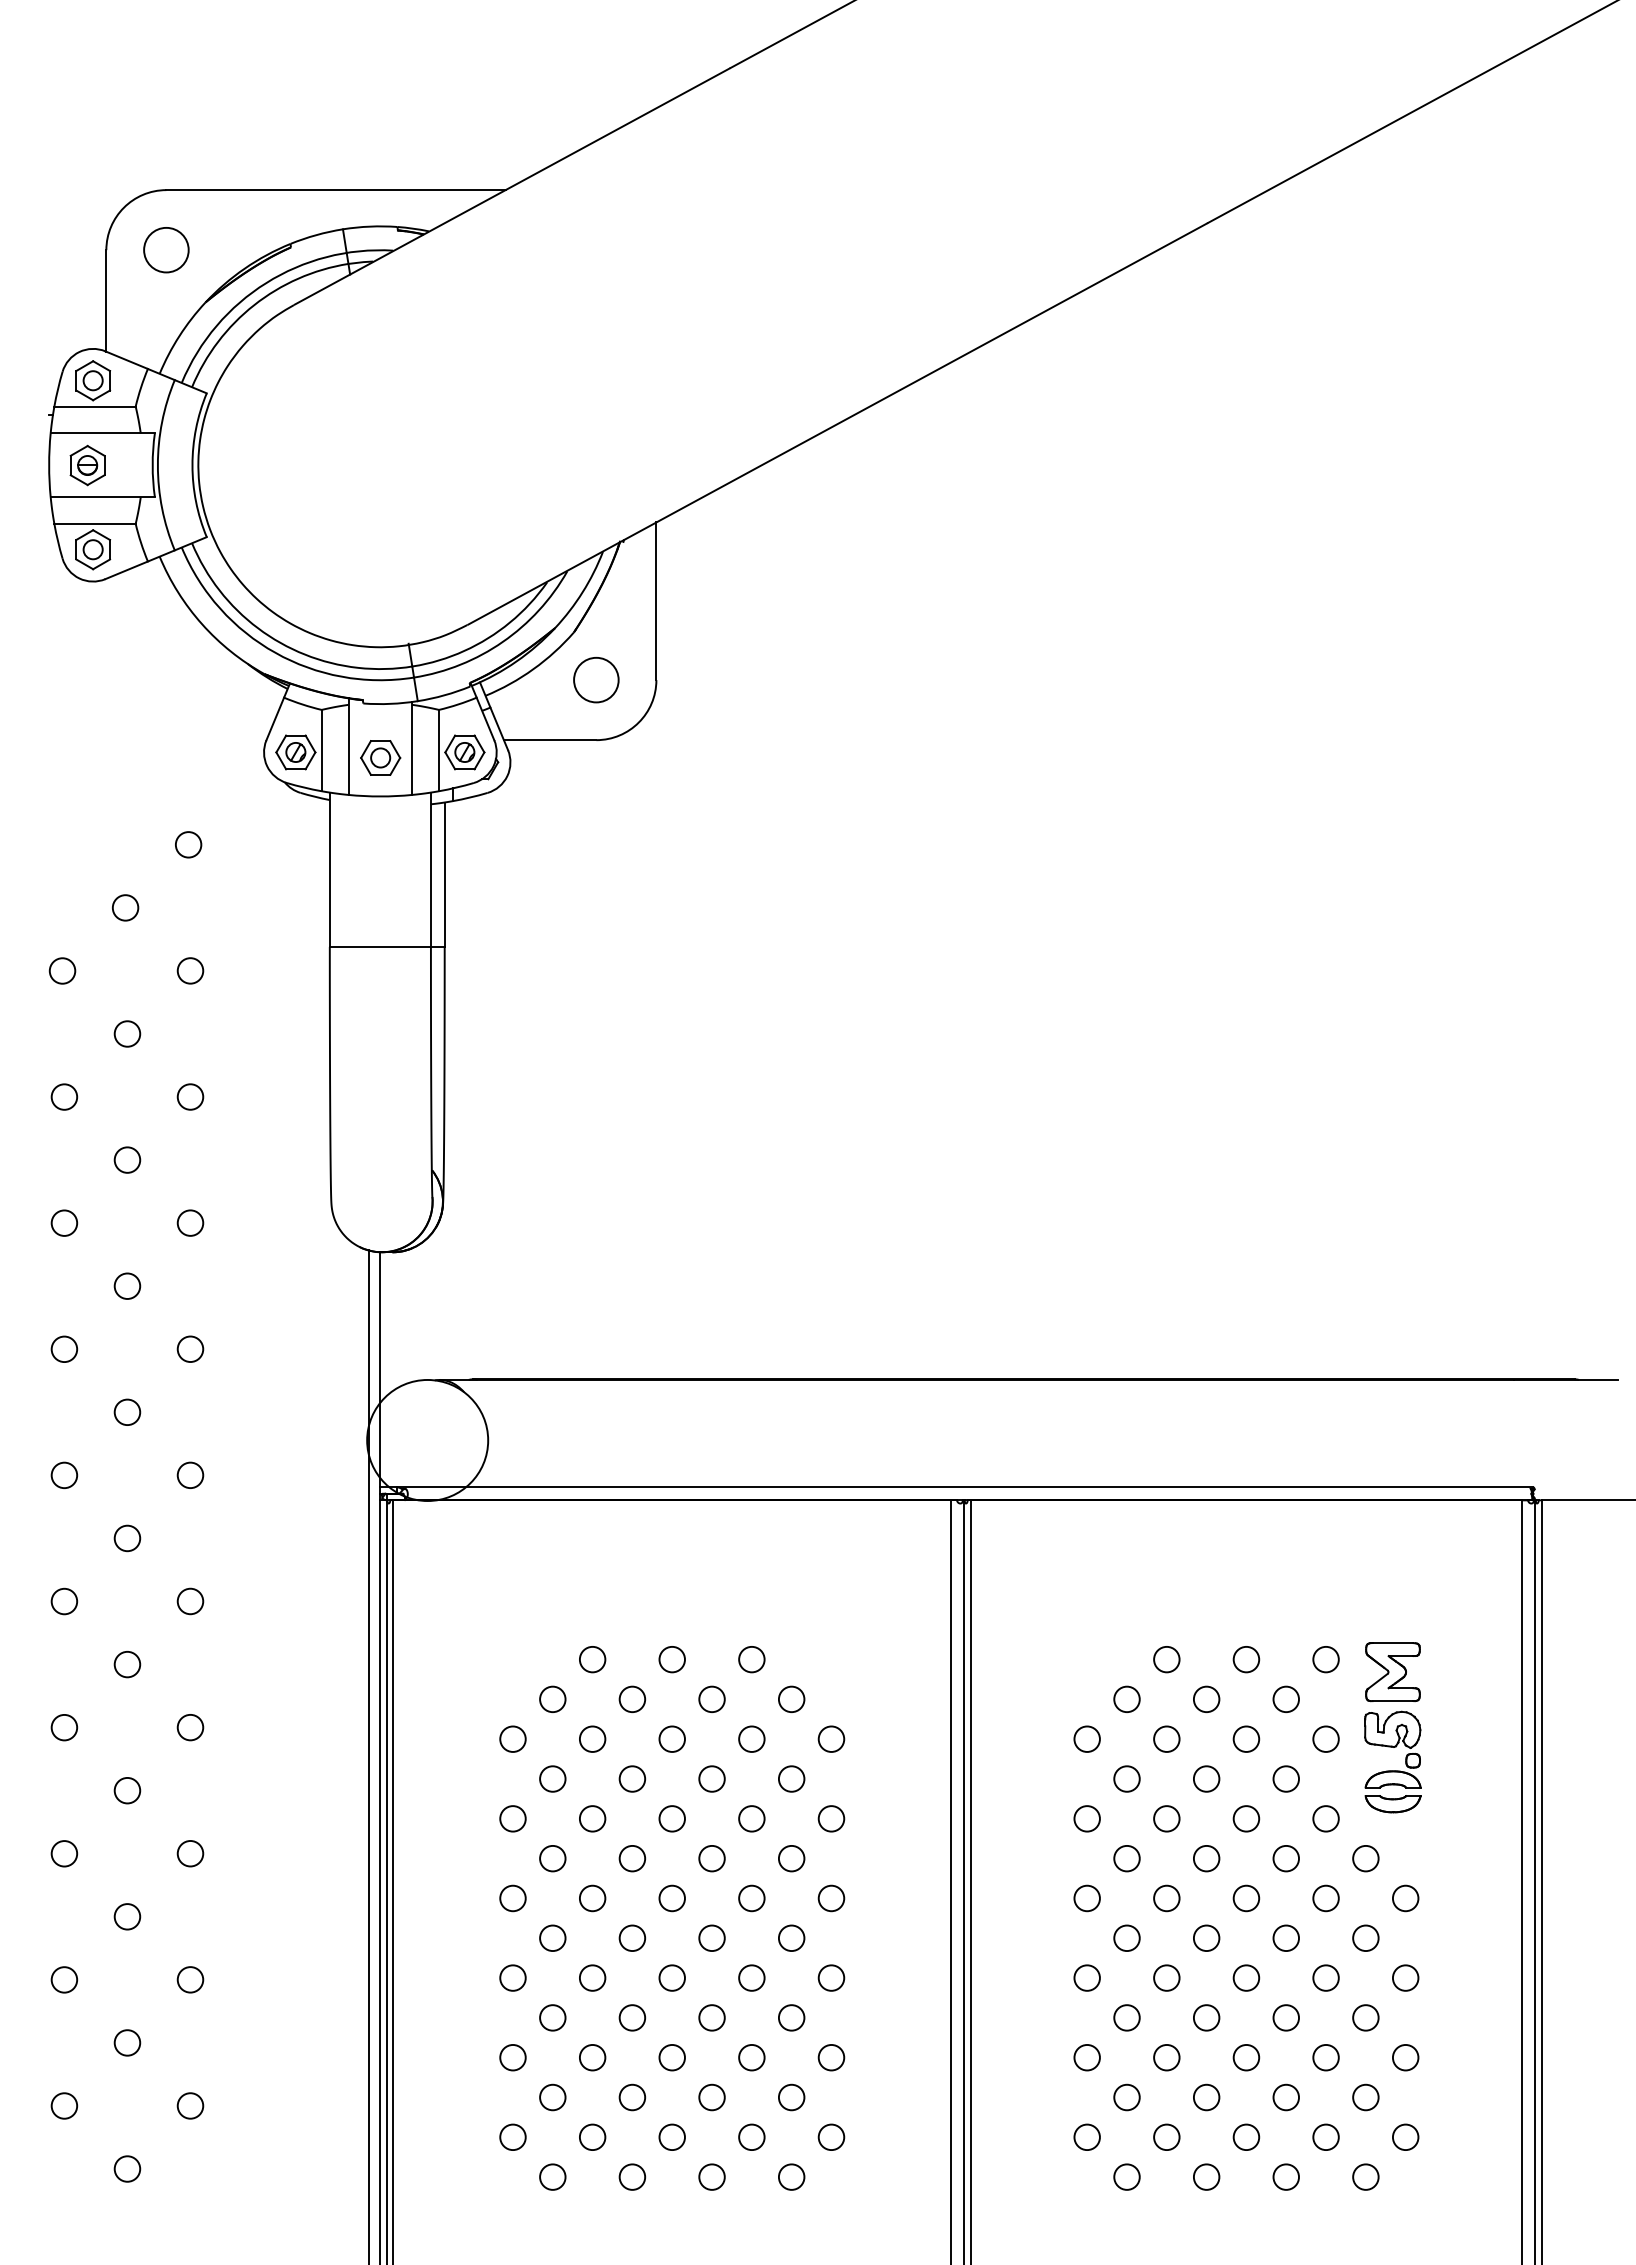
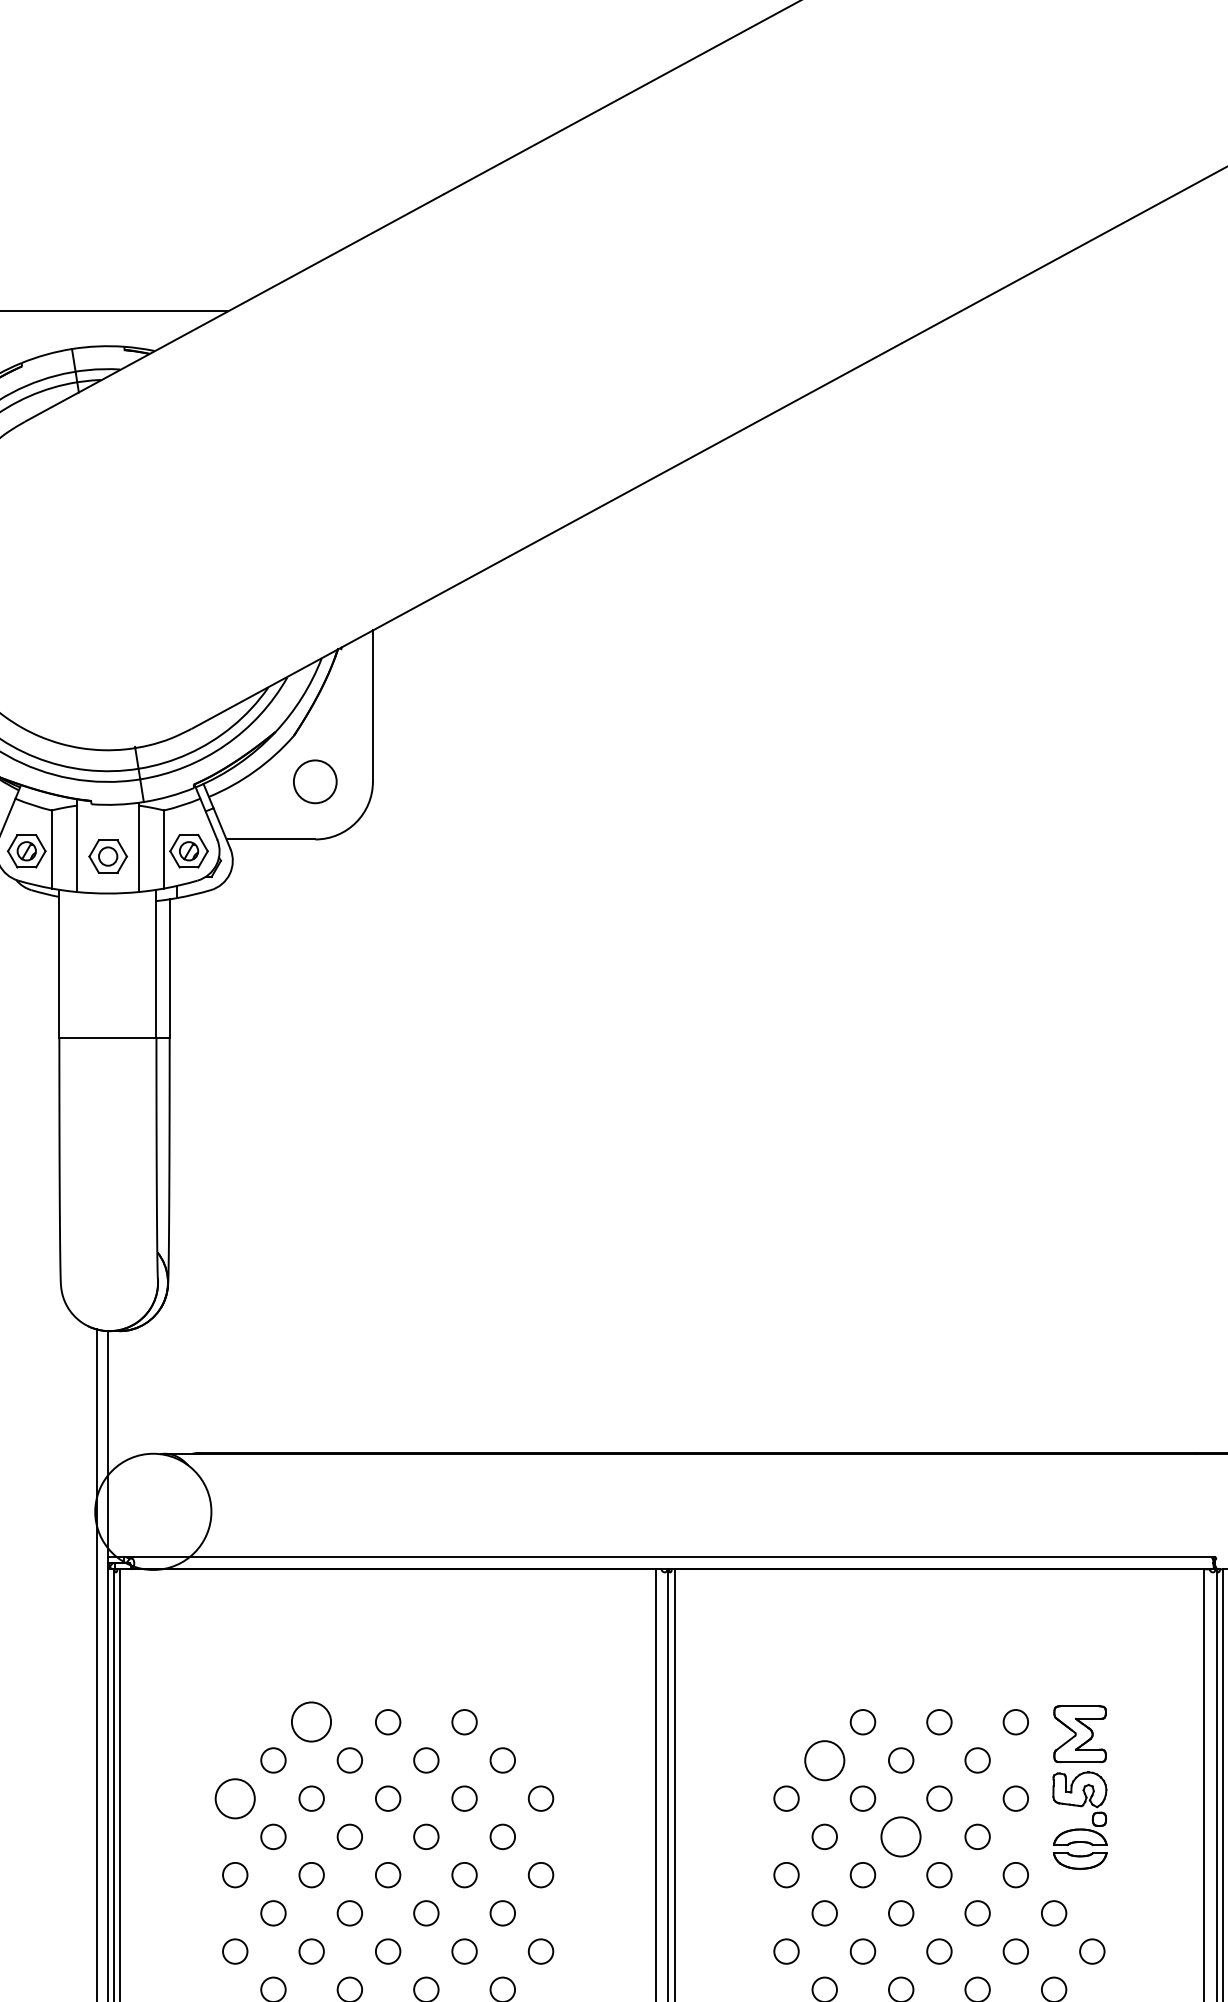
circle: (592, 1659) -> (311, 1722), size x1.6
circle: (1126, 1698) -> (824, 1759), size x1.6
circle: (512, 1738) -> (234, 1797), size x1.6
circle: (1206, 1778) -> (901, 1836), size x1.6

